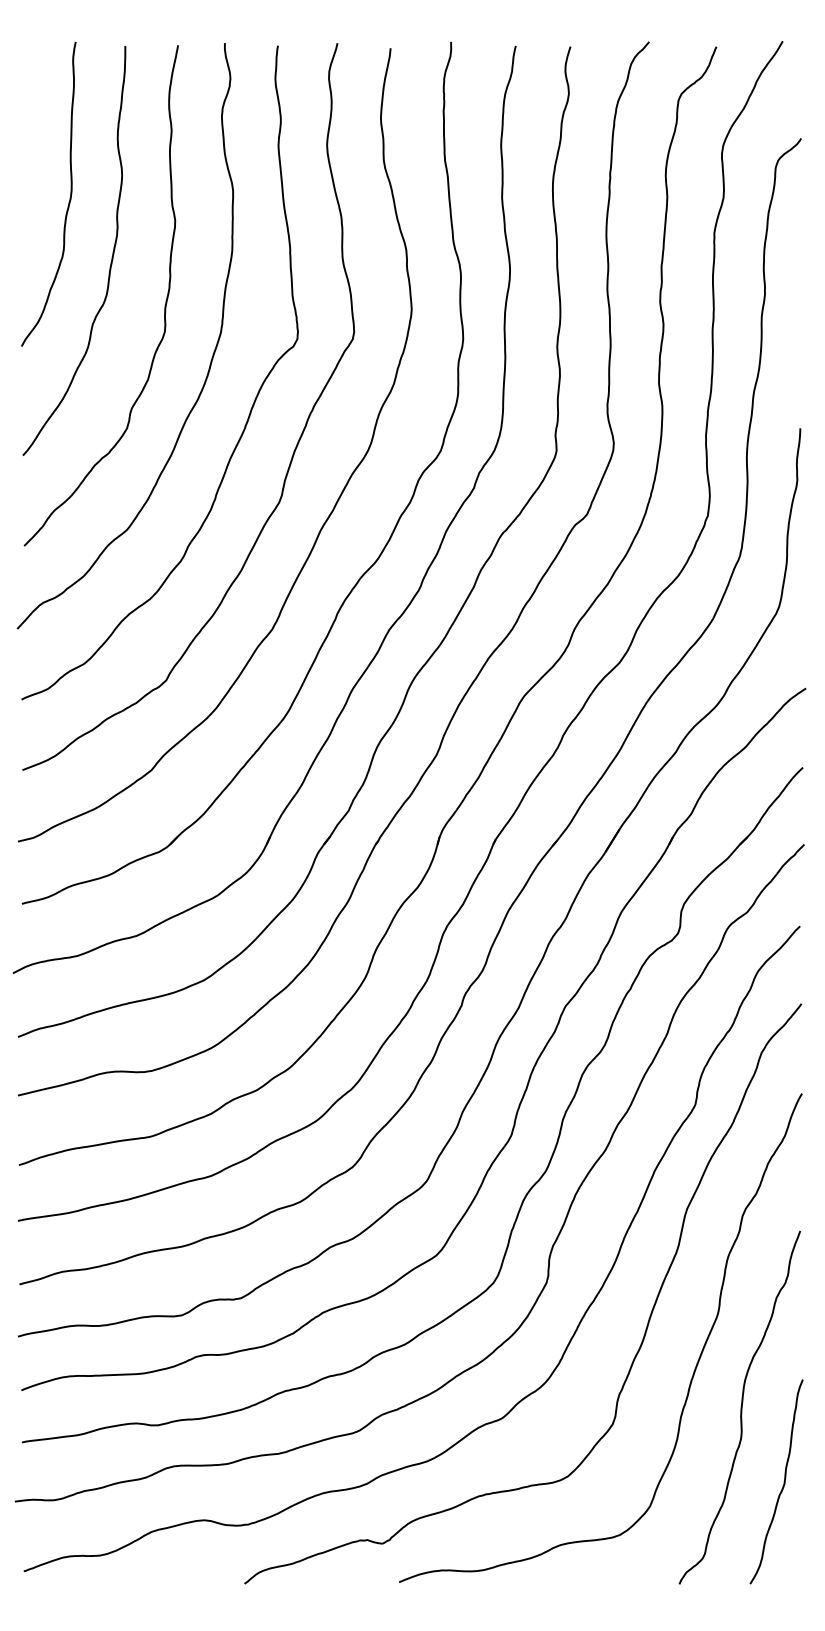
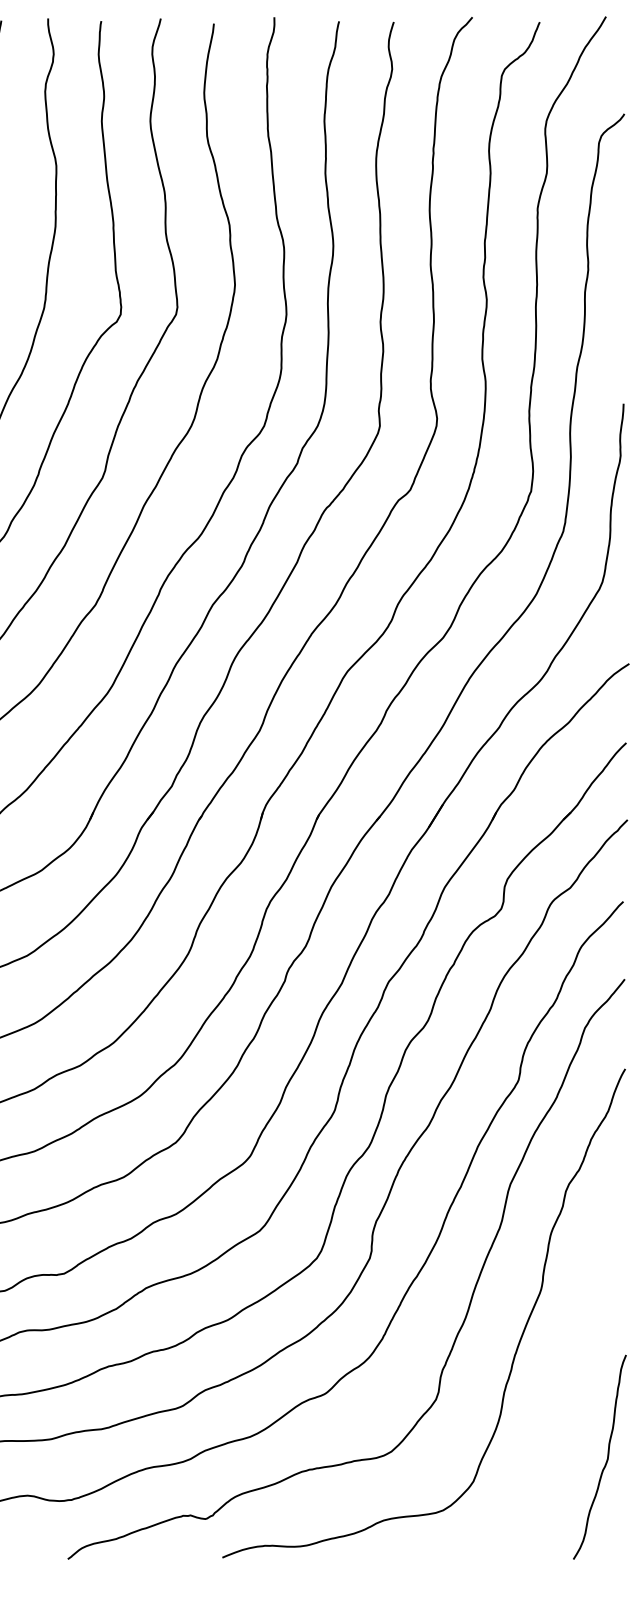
curve: (740, 1407) -> (563, 1382), removed

